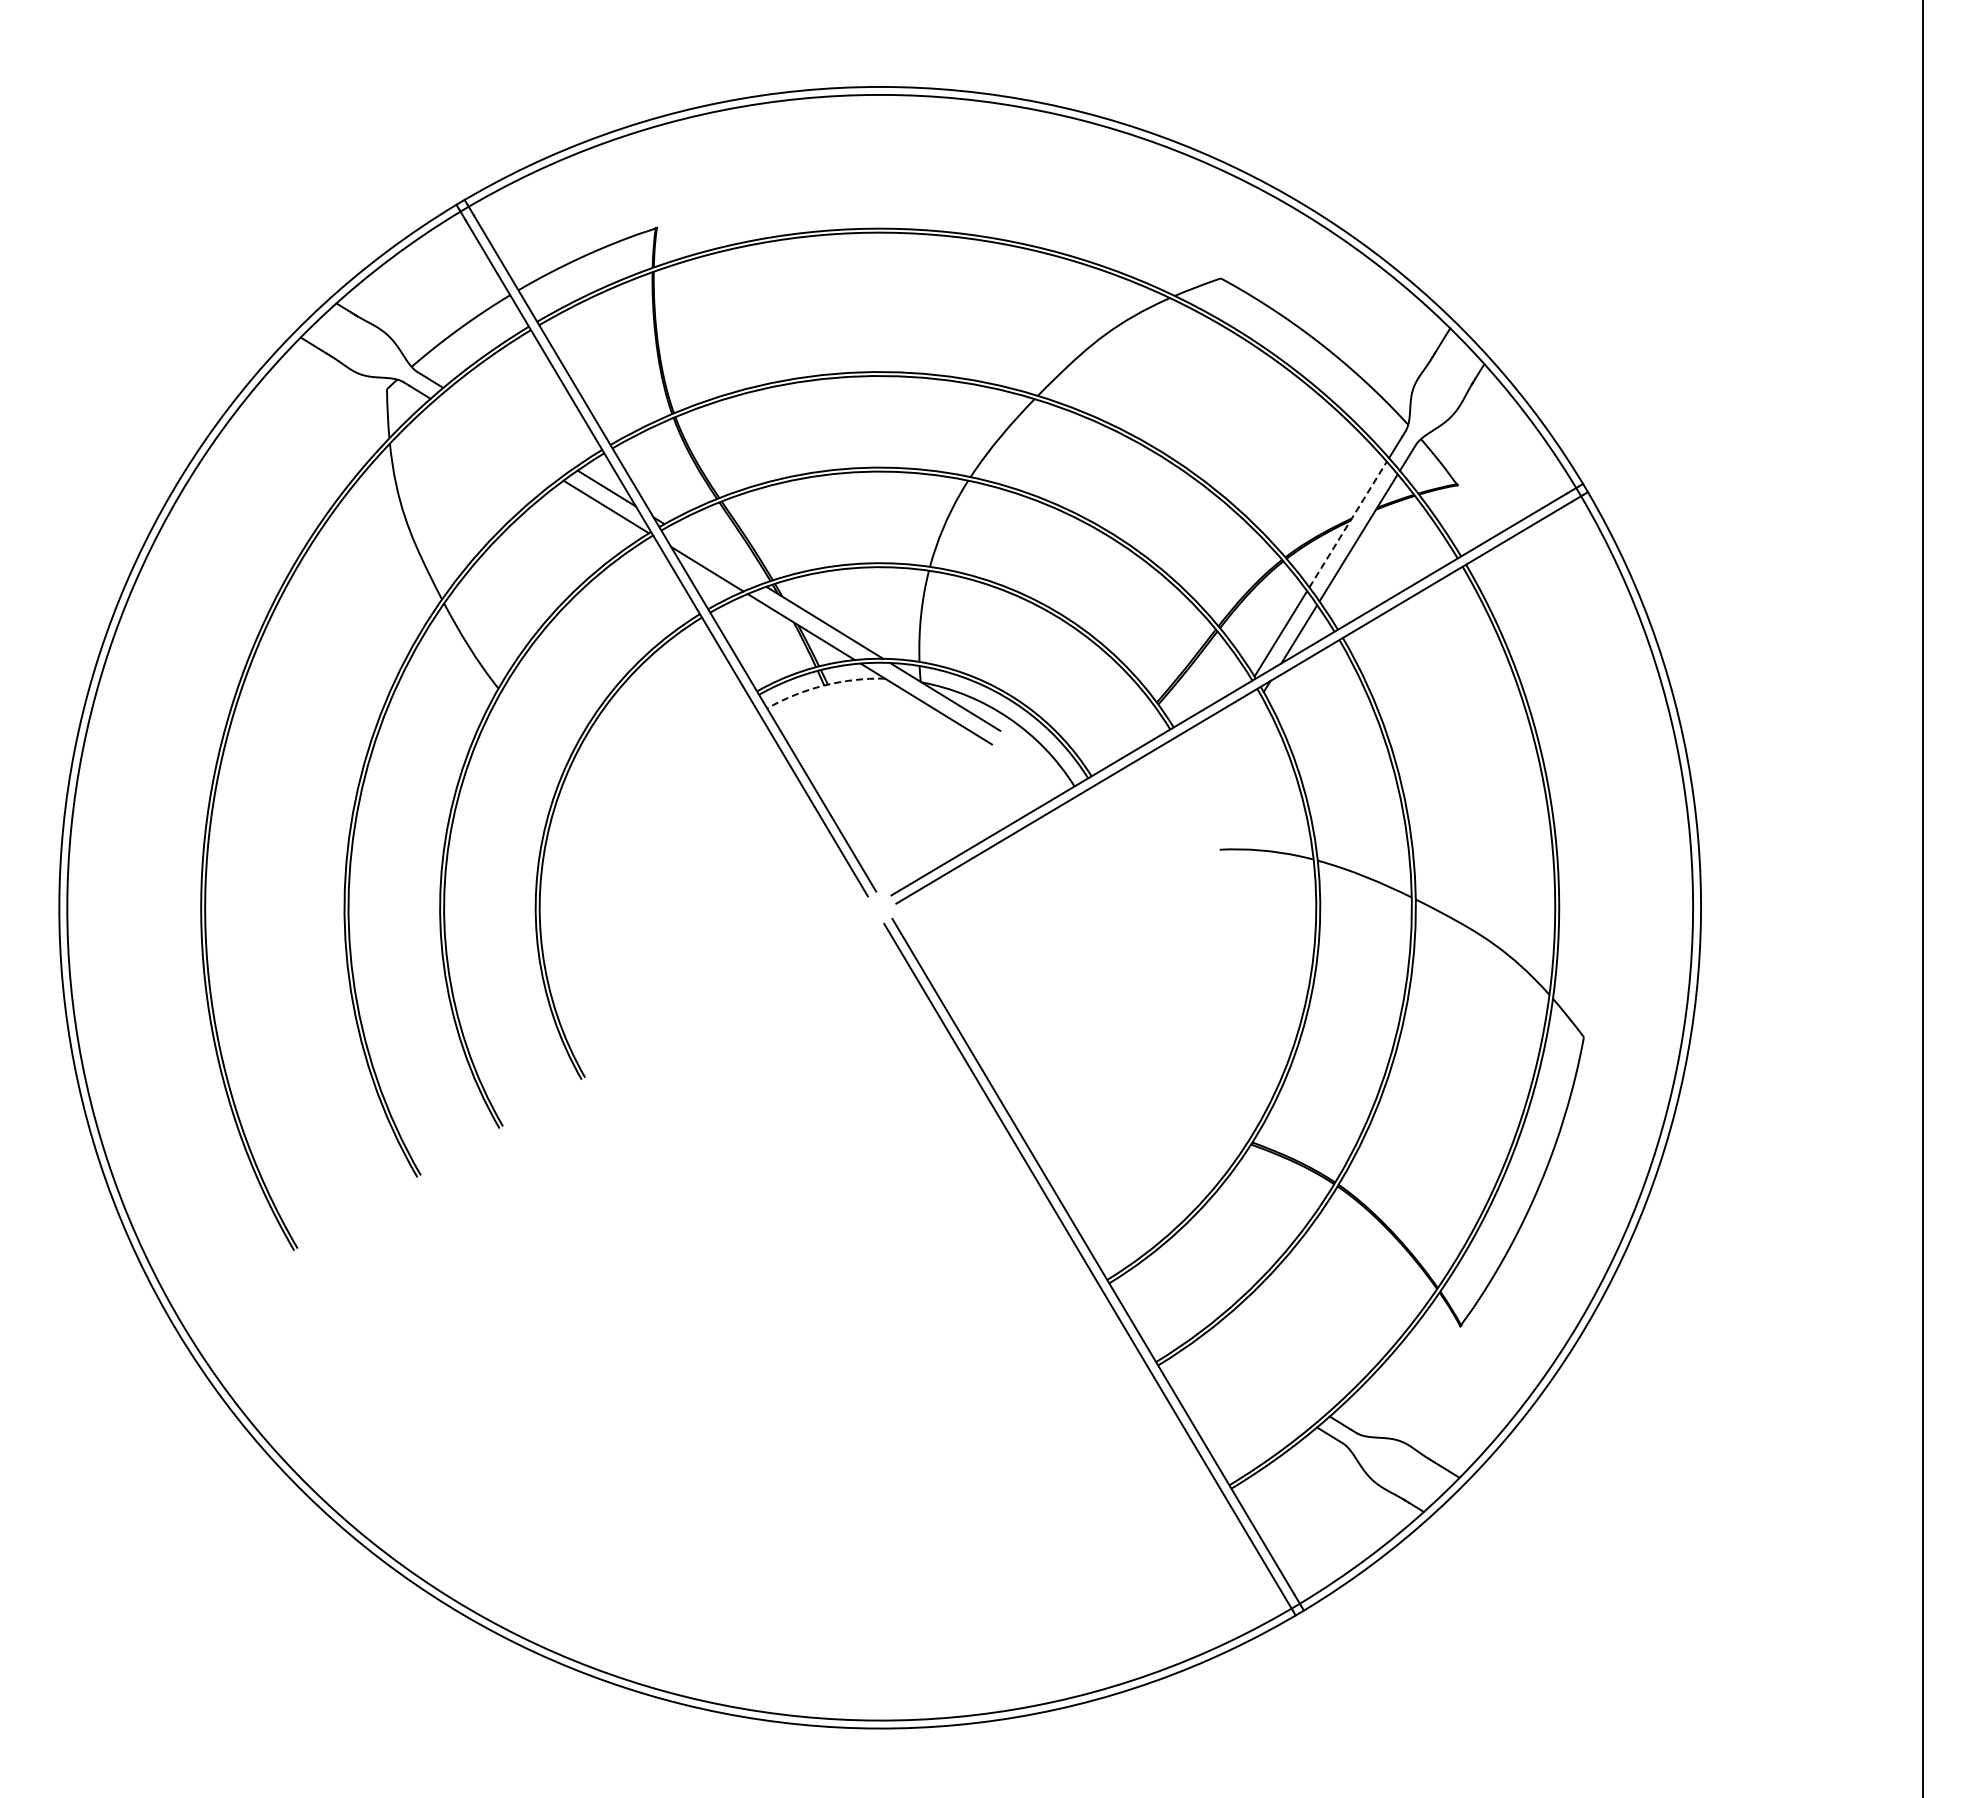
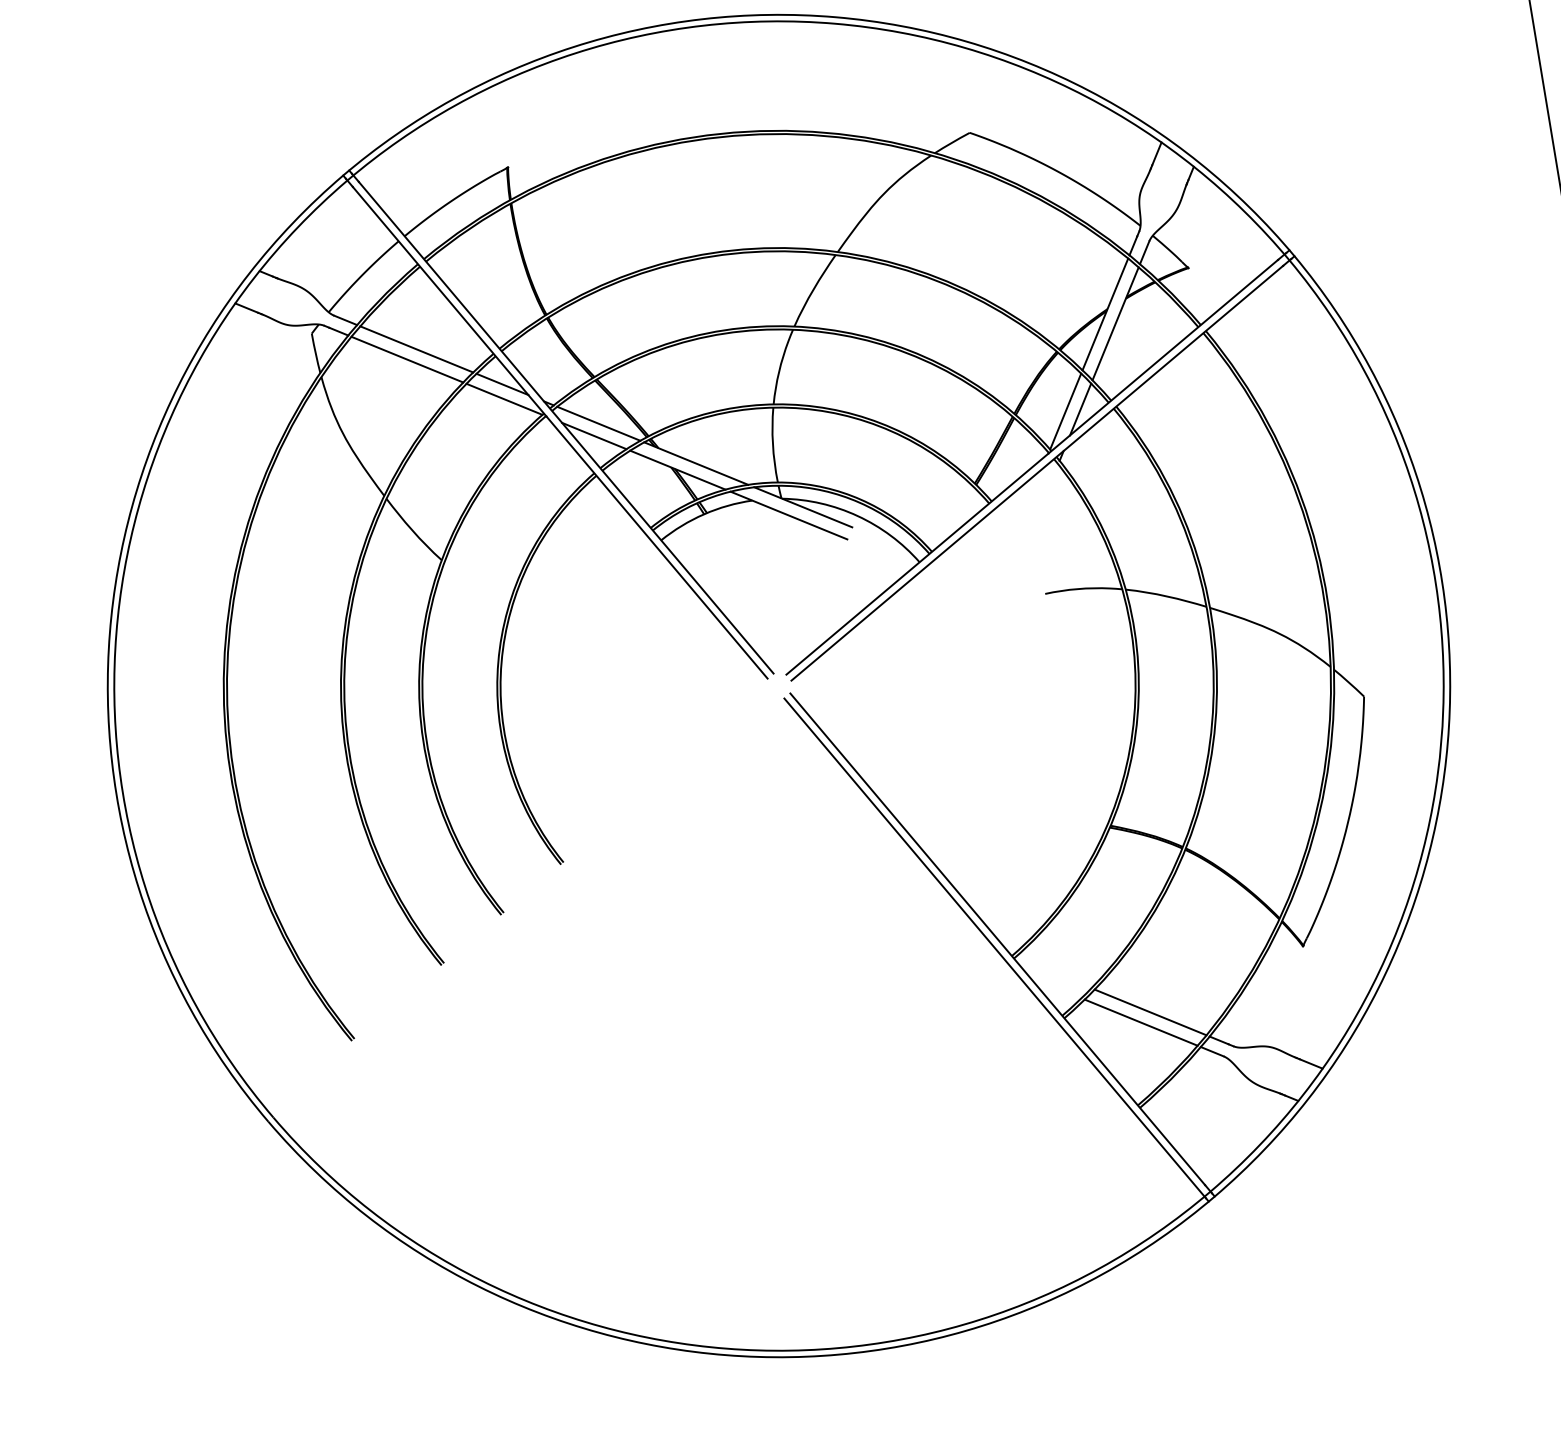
line: (509, 429) -> (416, 349), added
line: (496, 439) -> (406, 359), added
line: (1348, 524) -> (1105, 314), dashed -> solid
line: (715, 555) -> (599, 423), added
arc: (824, 685) -> (704, 514), dashed -> solid
line: (1263, 1375) -> (1150, 1012), added
line: (1249, 1386) -> (1140, 1023), added

